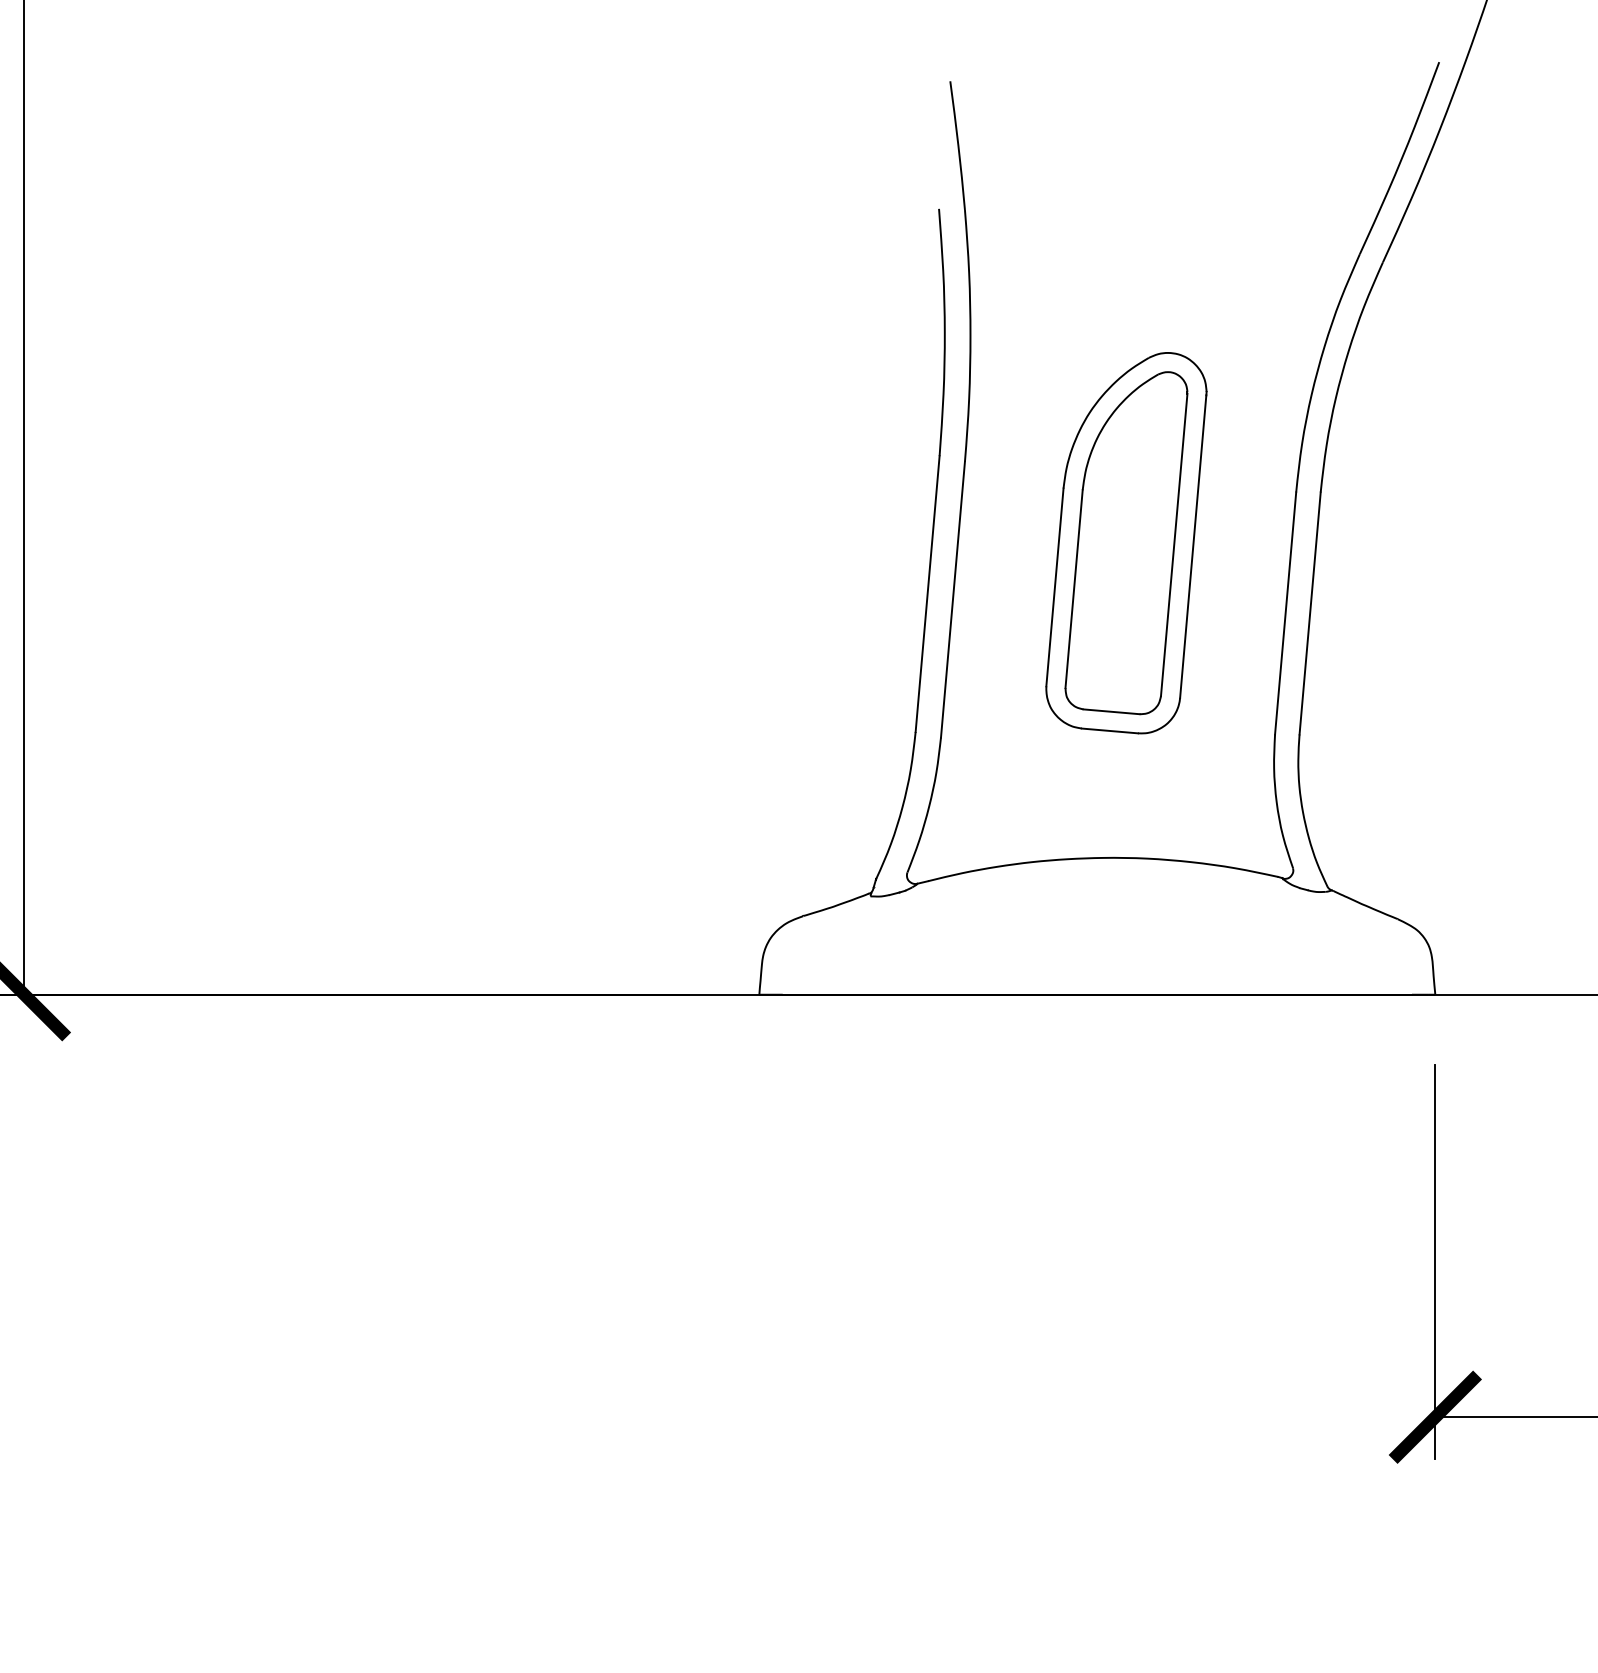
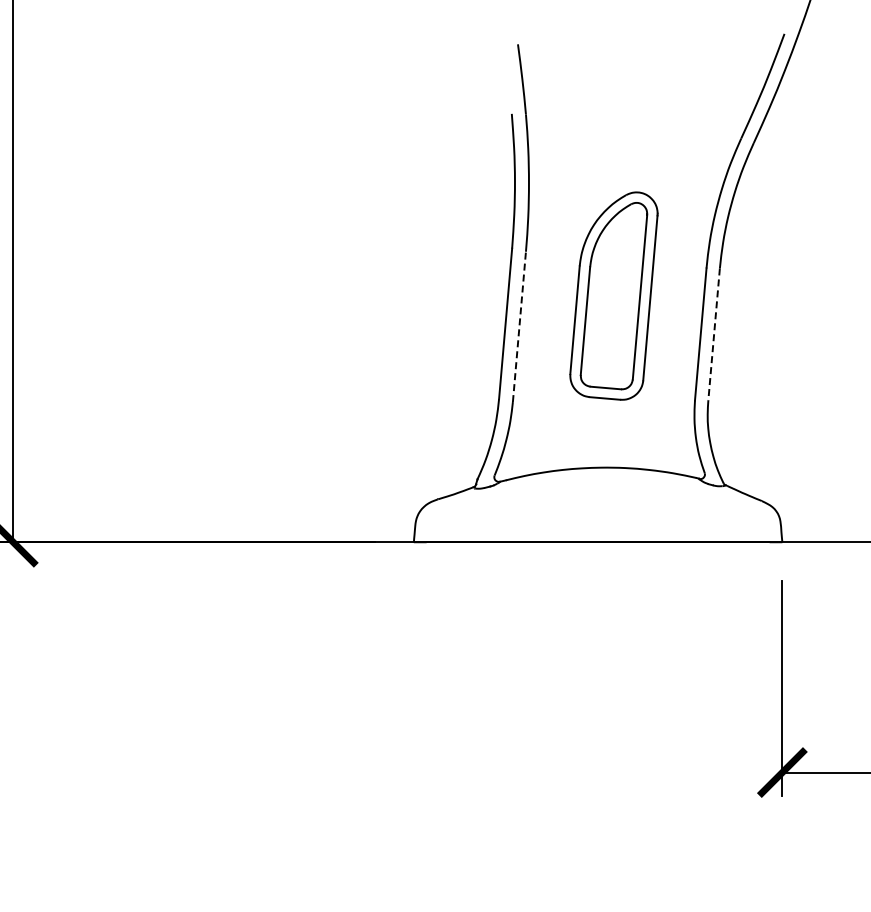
line: (953, 598) -> (519, 326), solid -> dashed
line: (1310, 613) -> (714, 334), solid -> dashed

